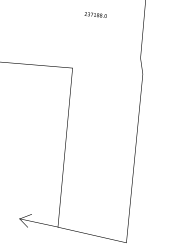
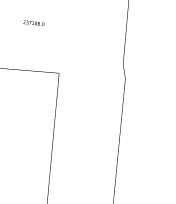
text: (95, 14) -> (33, 22), moved

